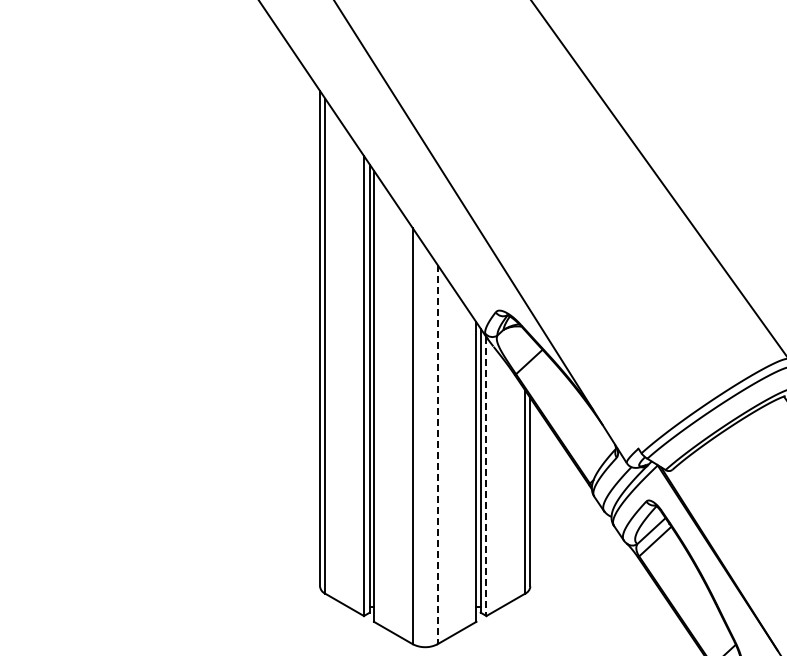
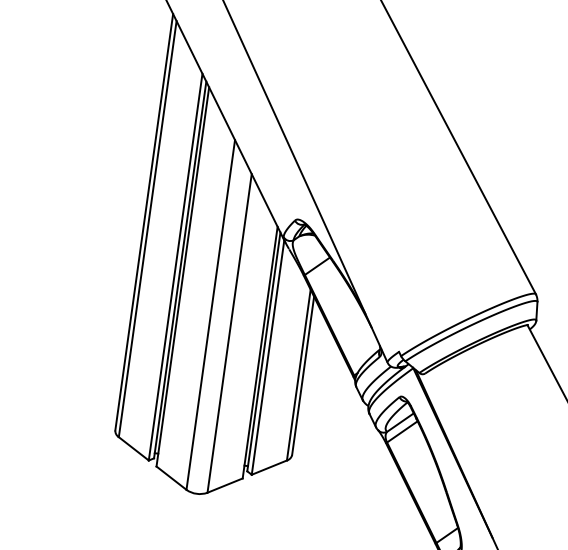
line: (437, 454) -> (229, 333), dashed -> solid
line: (486, 477) -> (267, 358), dashed -> solid

